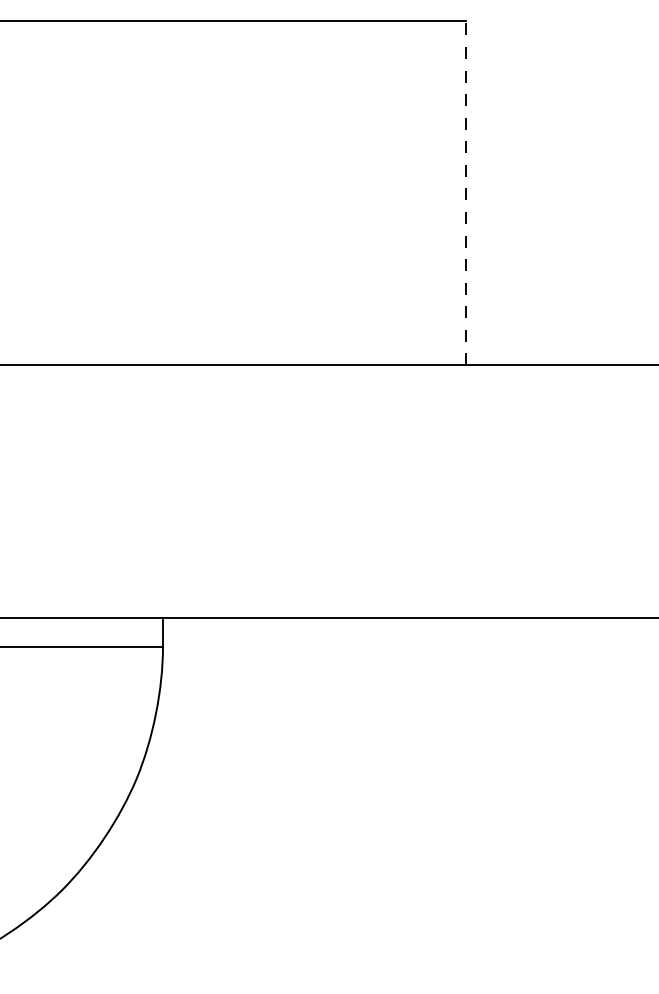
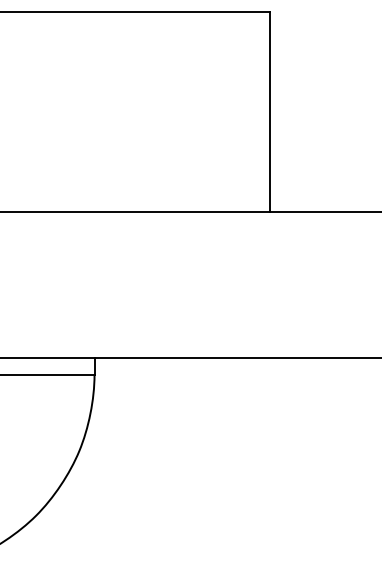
line: (465, 192) -> (269, 111), dashed -> solid

